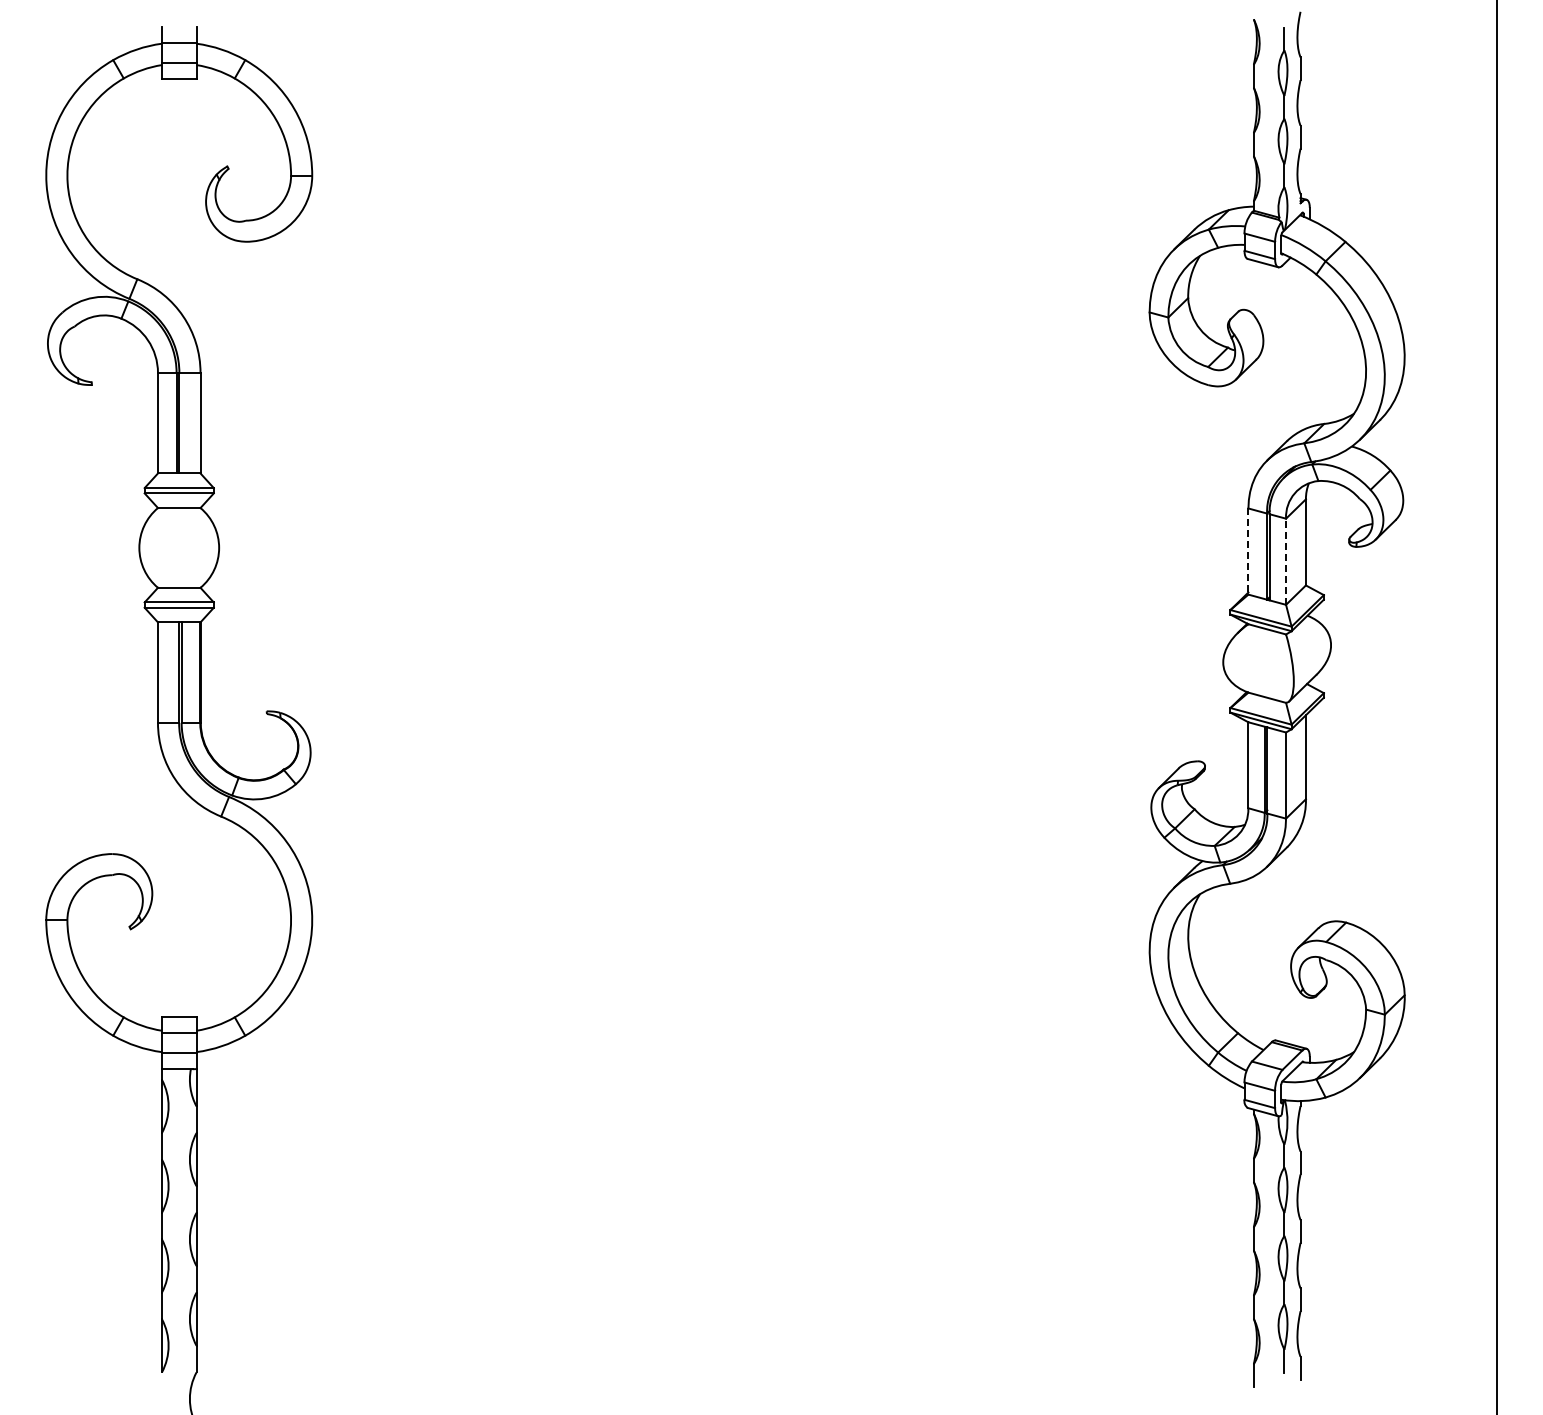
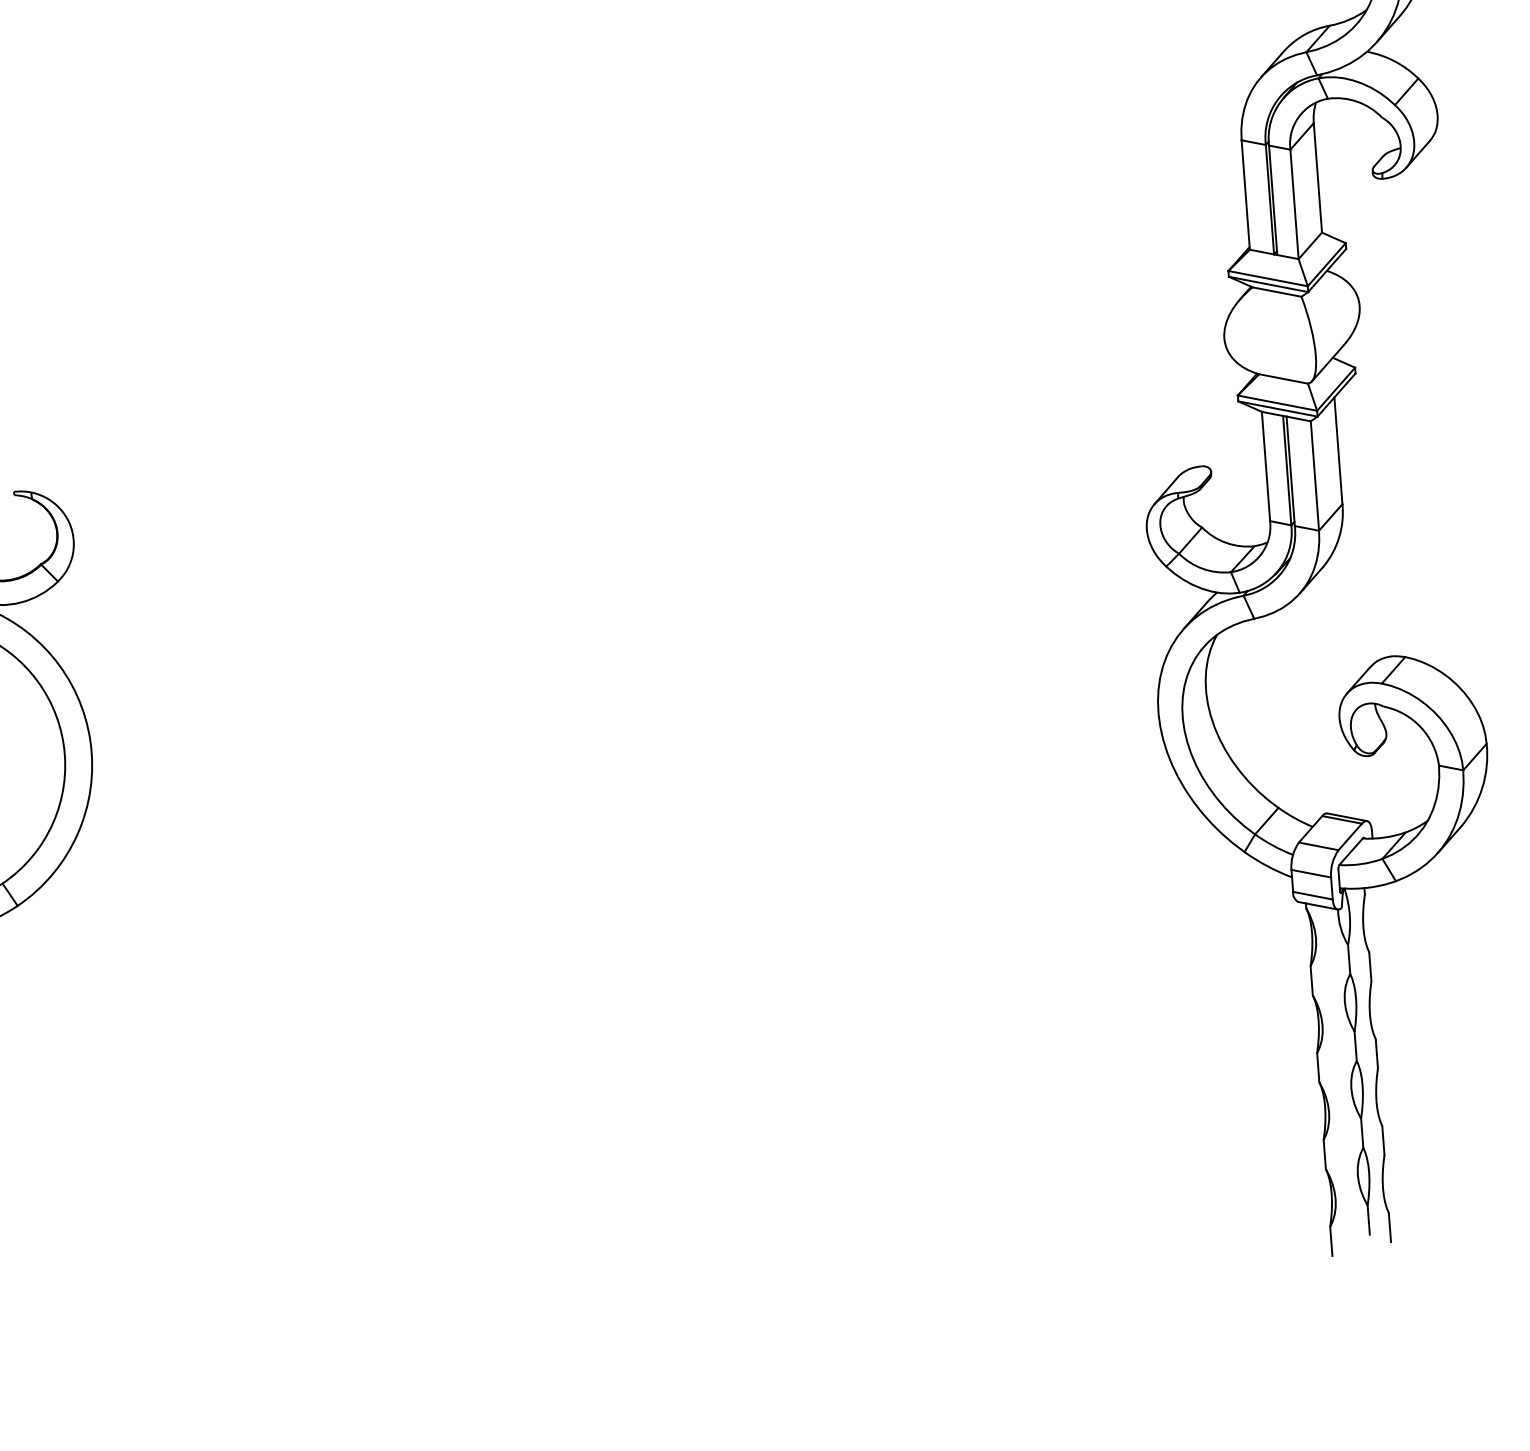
line: (1248, 552) -> (1245, 196), dashed -> solid
line: (1286, 561) -> (1295, 204), dashed -> solid

